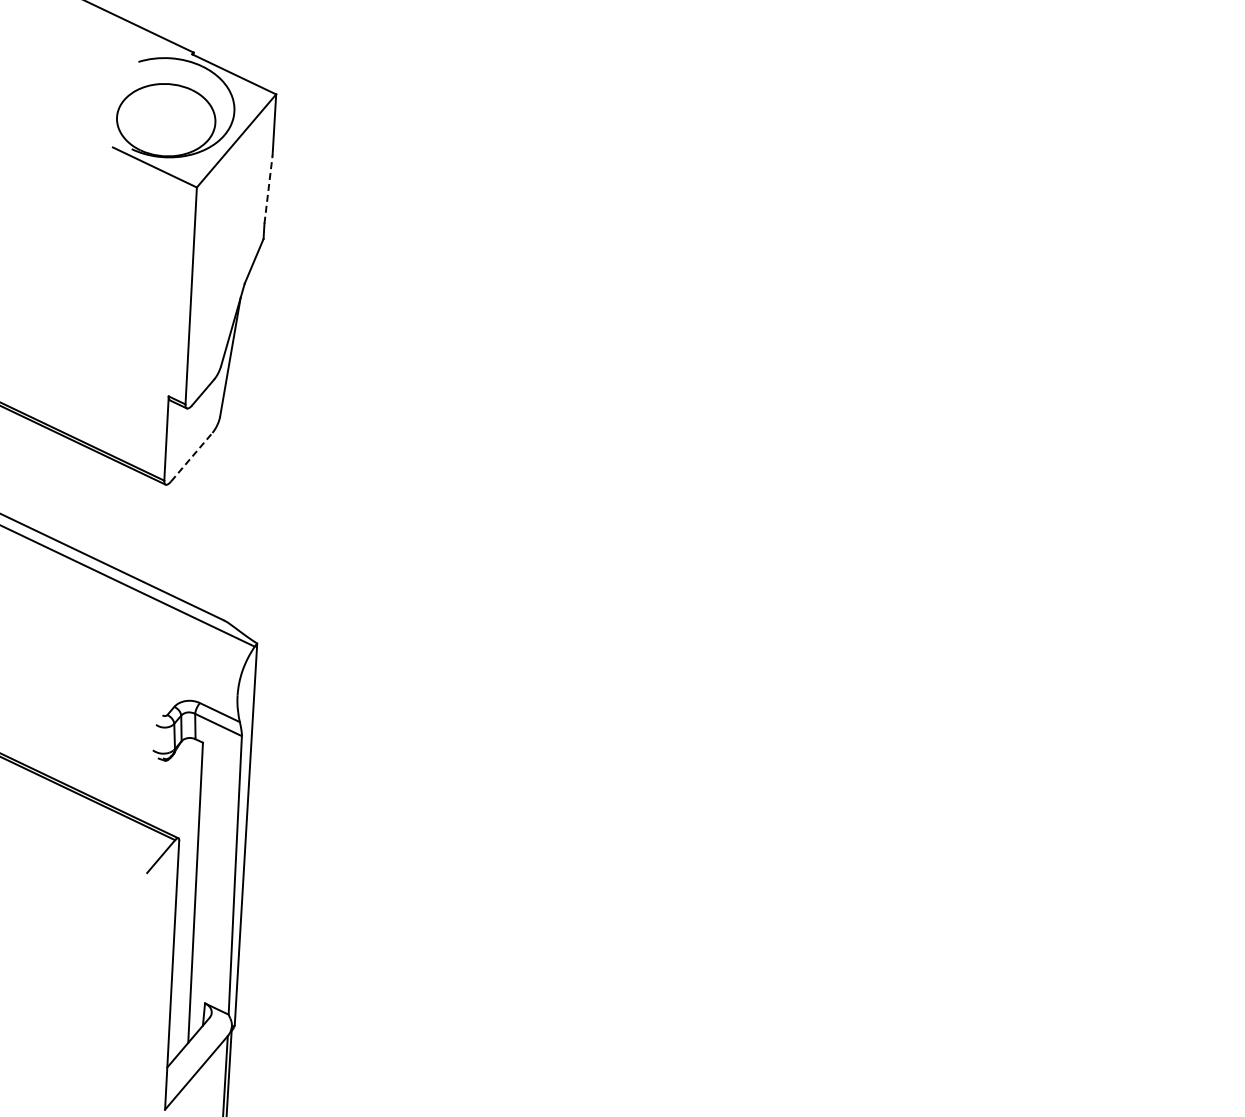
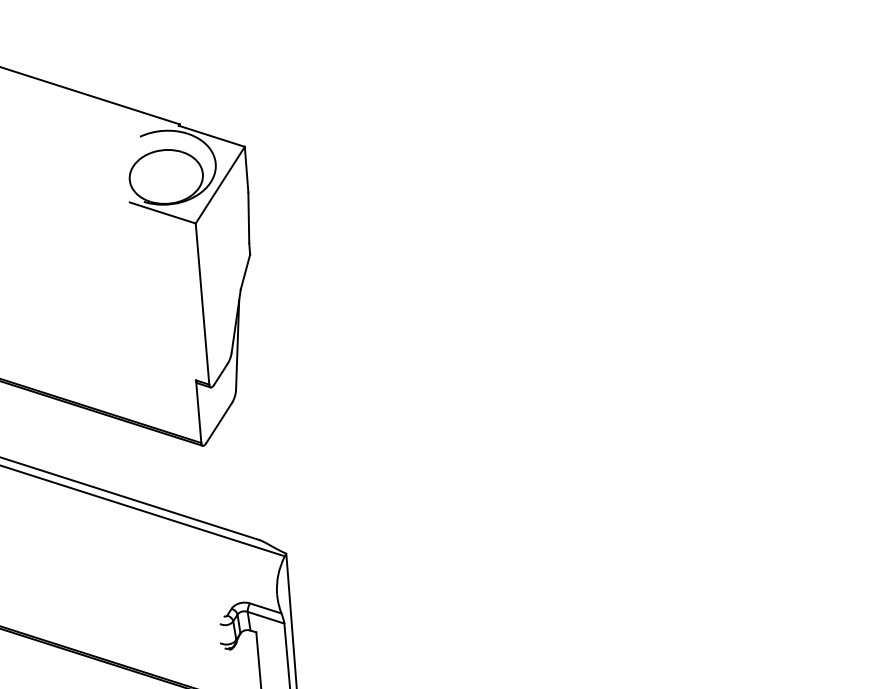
line: (268, 189) -> (248, 217), dashed -> solid
line: (191, 457) -> (219, 423), dashed -> solid

